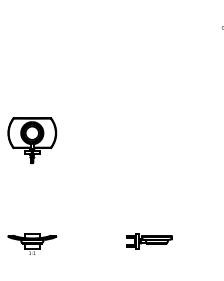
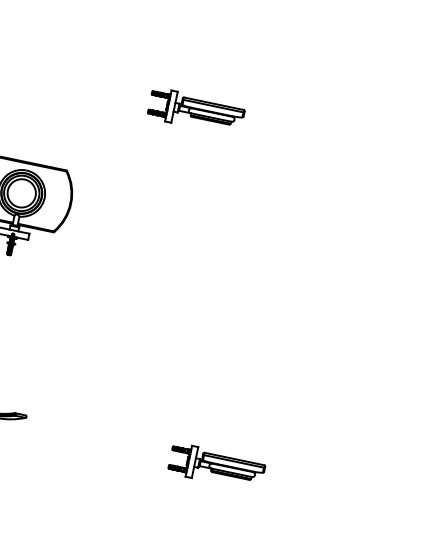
part: (105, 78) -> (196, 112), added

